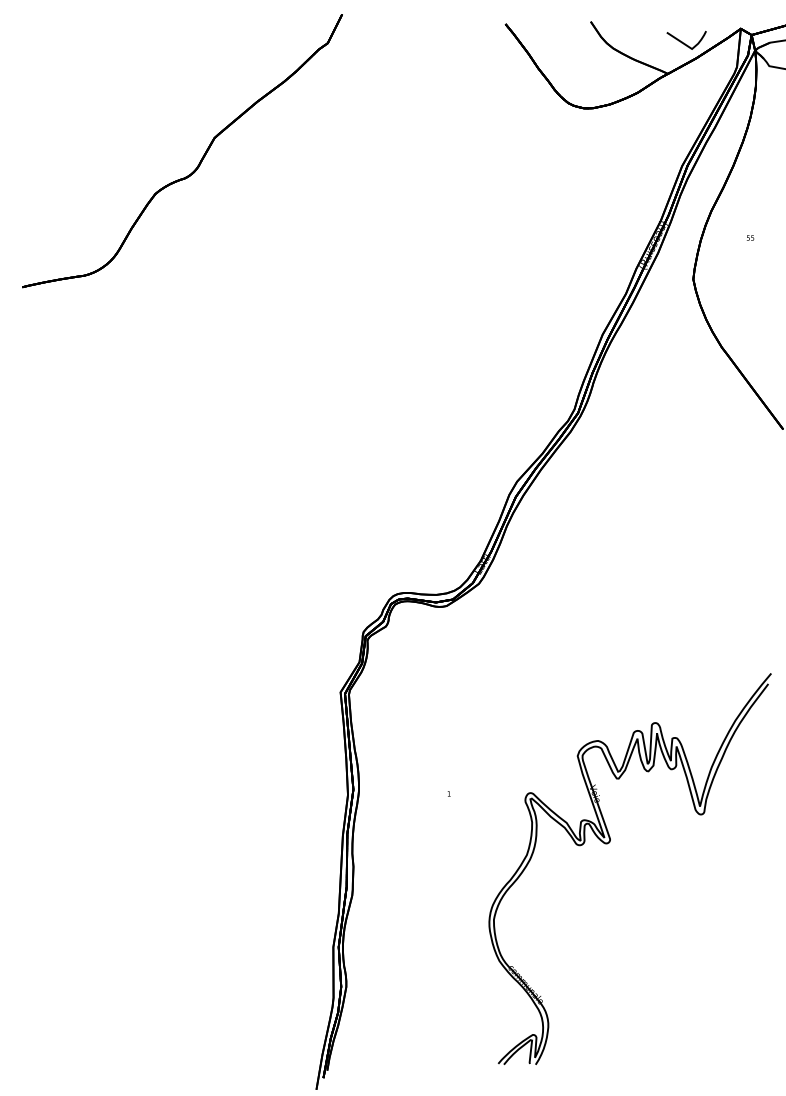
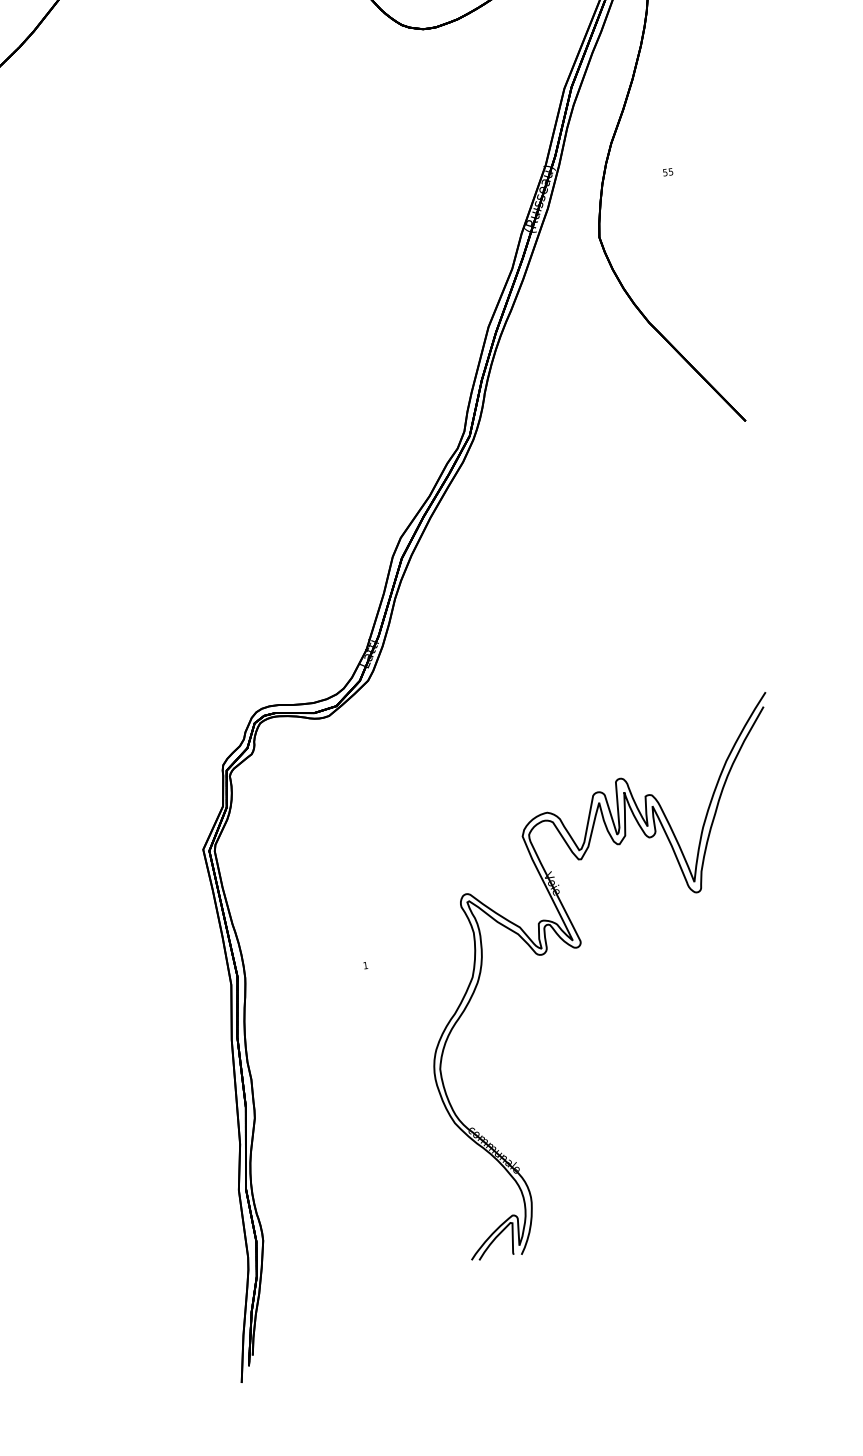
part: (609, 843) -> (580, 947), moved

